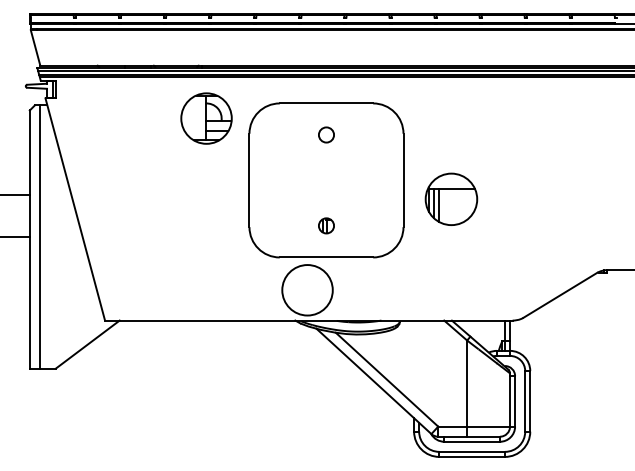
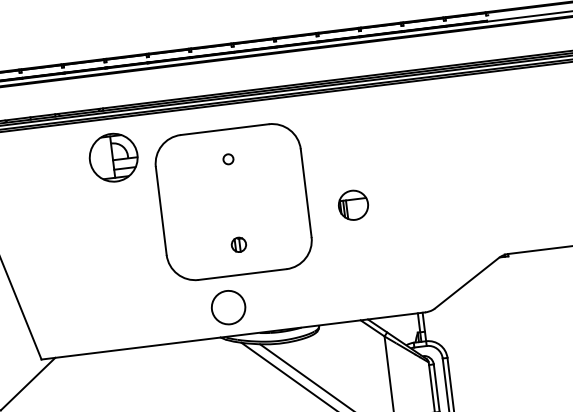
circle: (326, 134) -> (228, 158), size x0.7
part: (451, 198) -> (353, 204), size x0.6
circle: (307, 290) -> (228, 307), size x0.7

